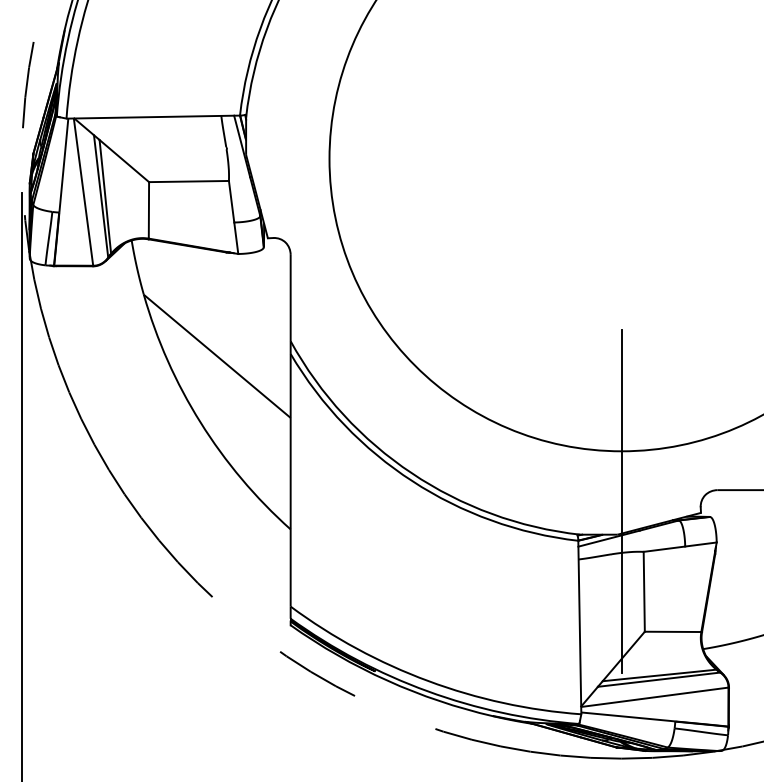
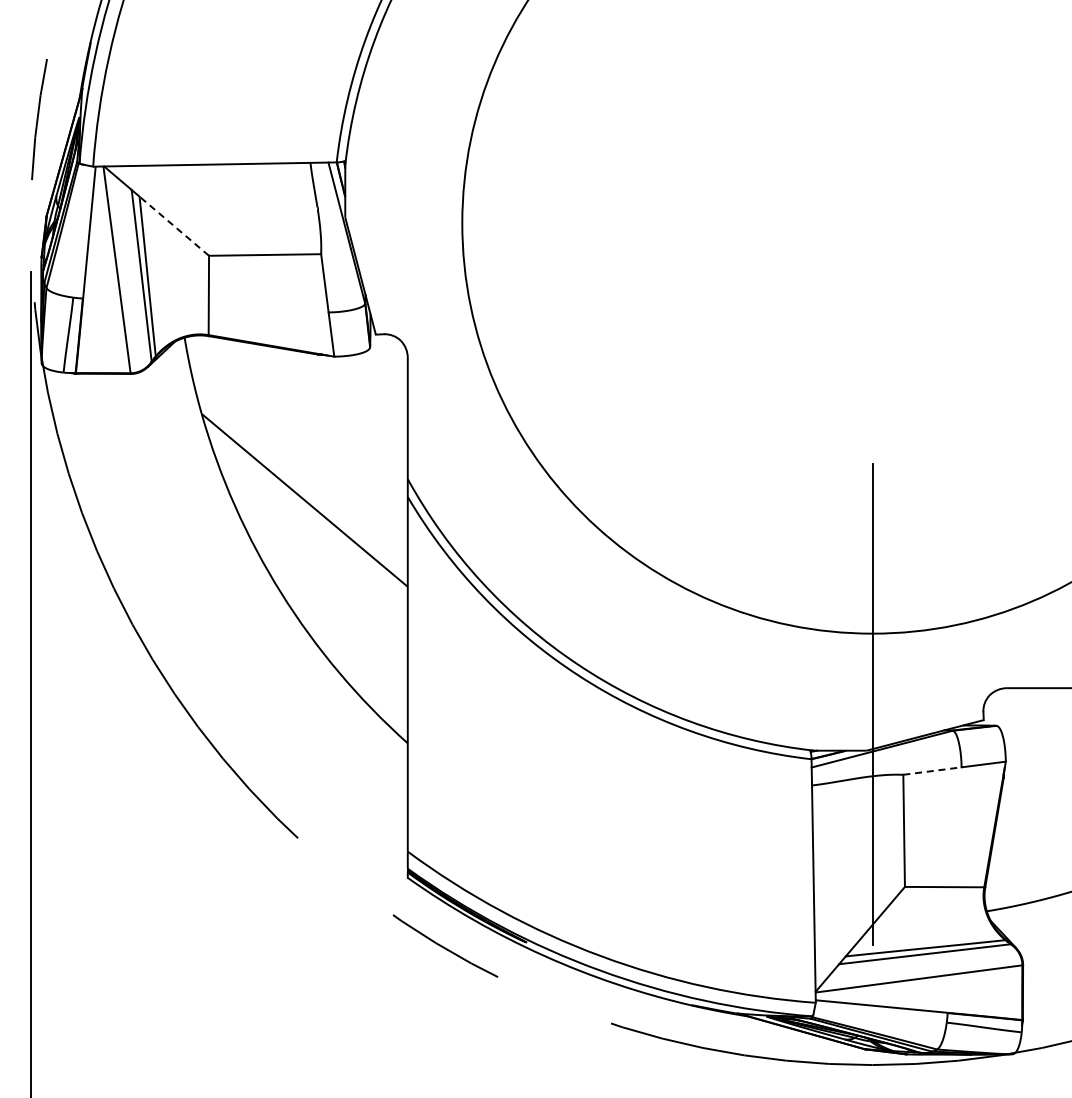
line: (124, 161) -> (174, 226), solid -> dashed
line: (664, 549) -> (932, 771), solid -> dashed

